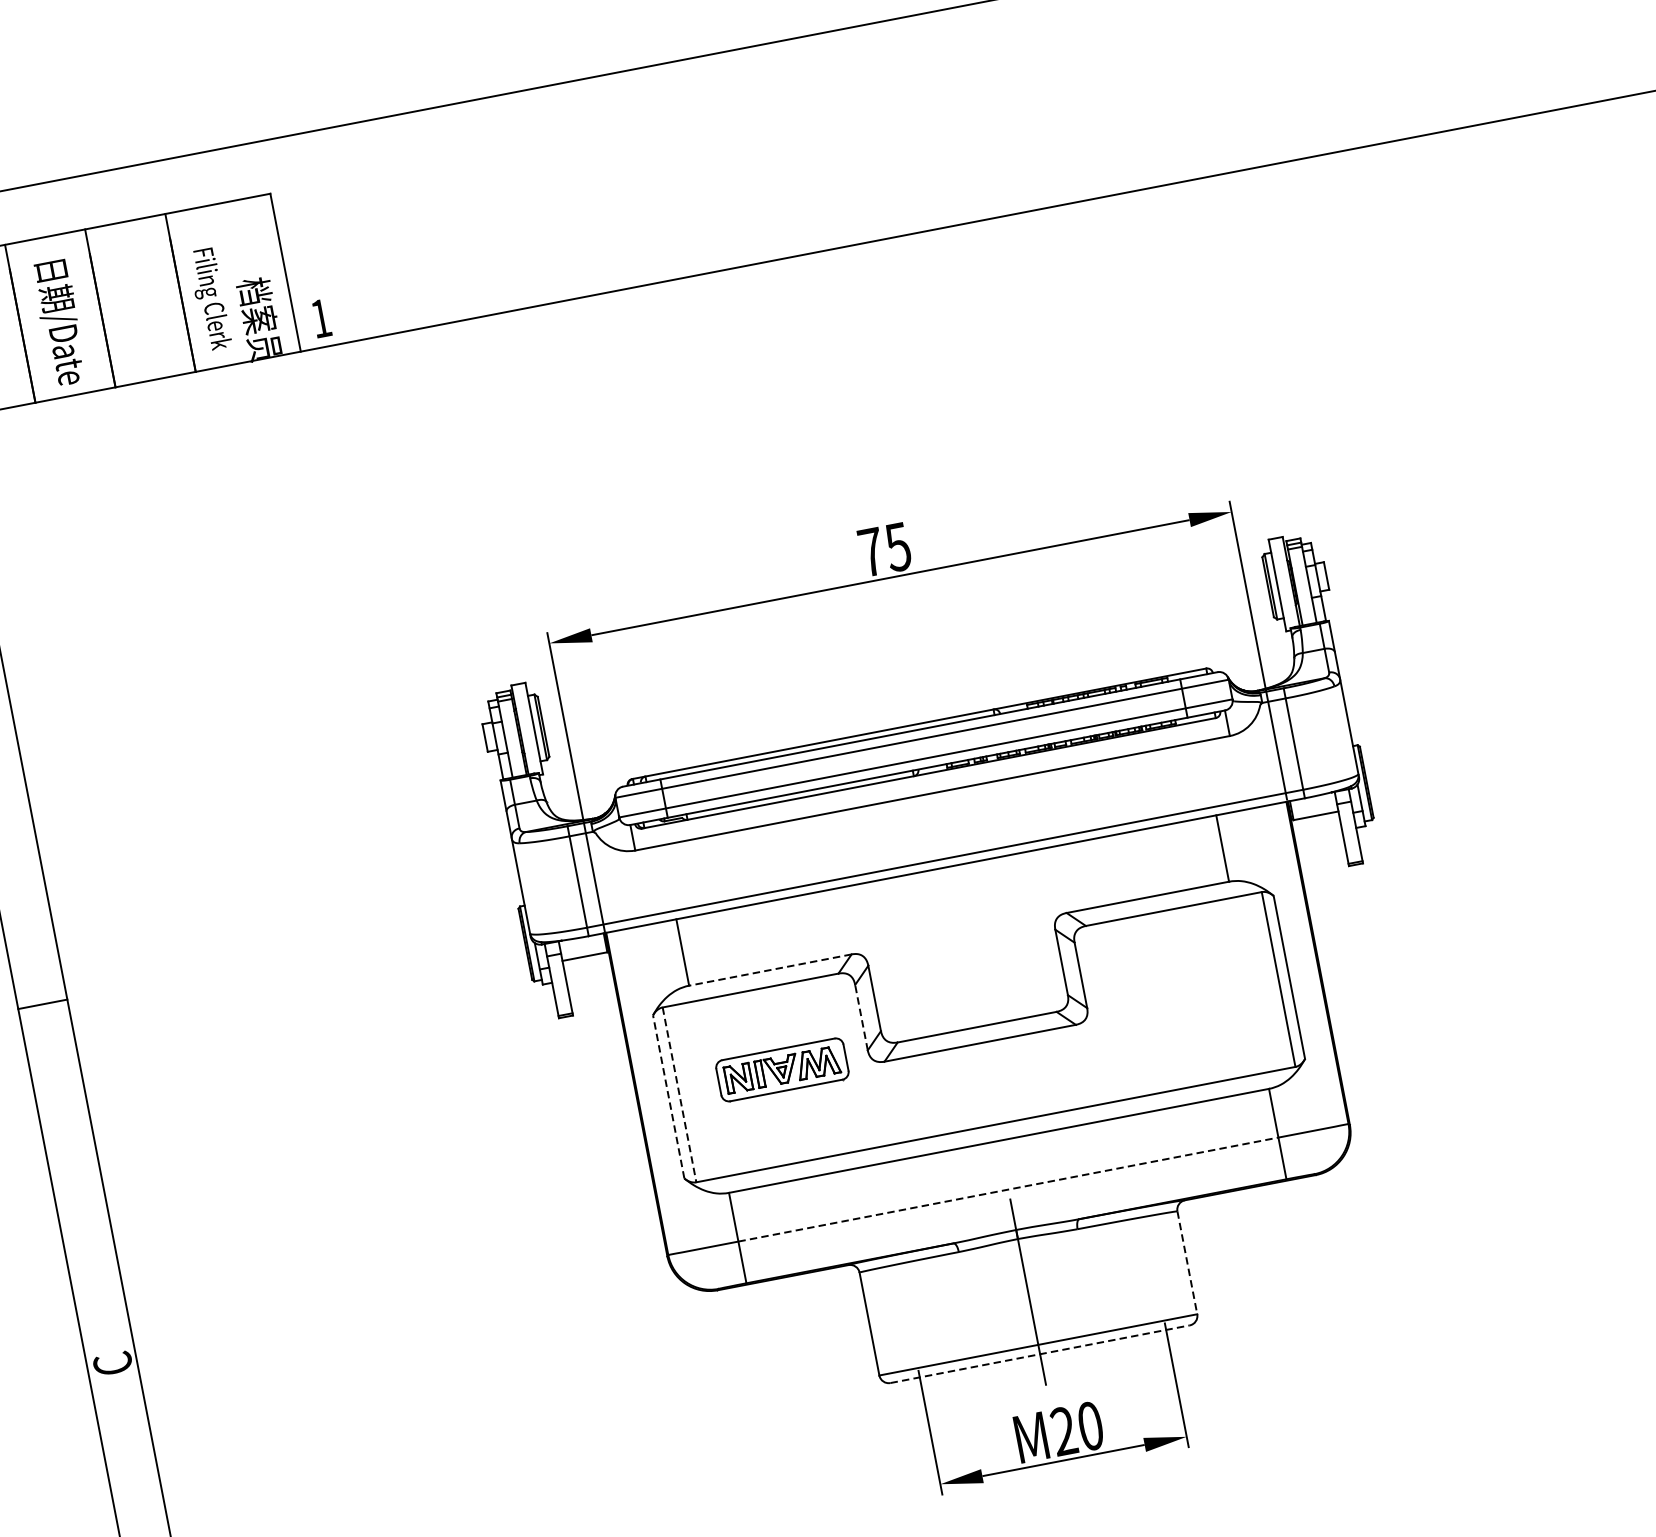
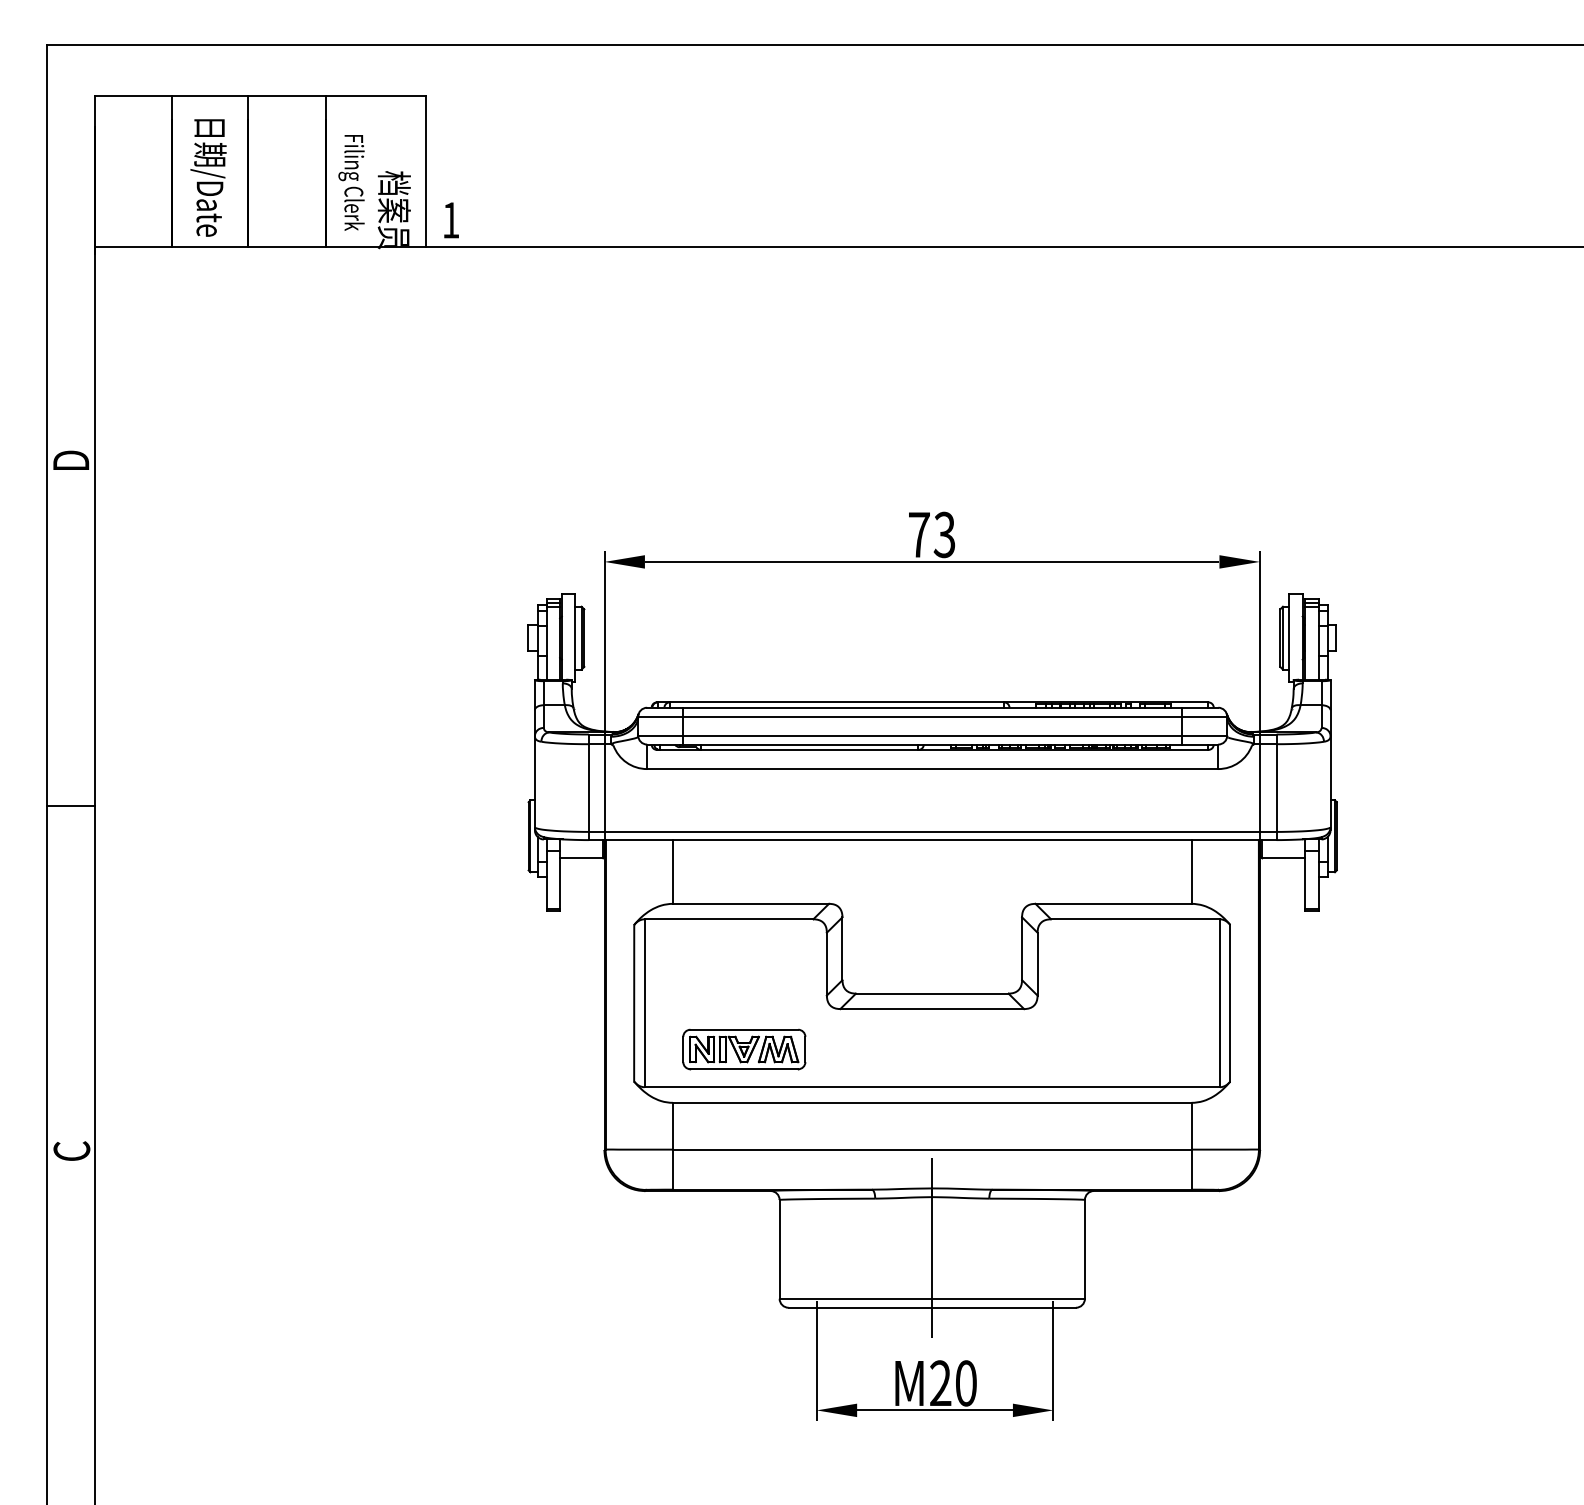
text: (897, 546) -> (944, 534), 75 -> 73
line: (769, 969) -> (750, 903), dashed -> solid
line: (860, 1017) -> (826, 963), dashed -> solid
part: (782, 1069) -> (744, 1049), moved
line: (679, 1095) -> (644, 1003), dashed -> solid
line: (668, 1096) -> (634, 1002), dashed -> solid
line: (1008, 1189) -> (932, 1149), dashed -> solid
line: (1186, 1263) -> (1084, 1249), dashed -> solid
line: (1040, 1353) -> (932, 1307), dashed -> solid

